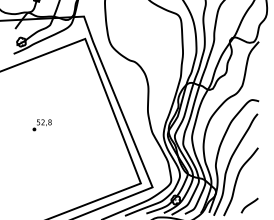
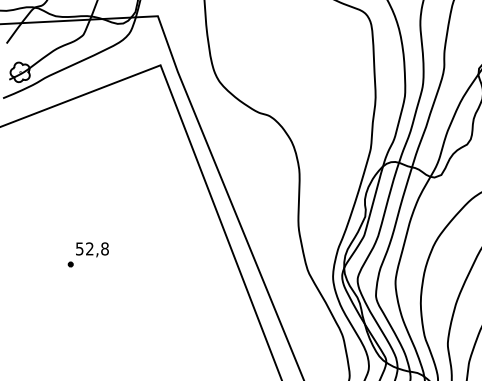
part: (41, 125) -> (86, 255), moved

